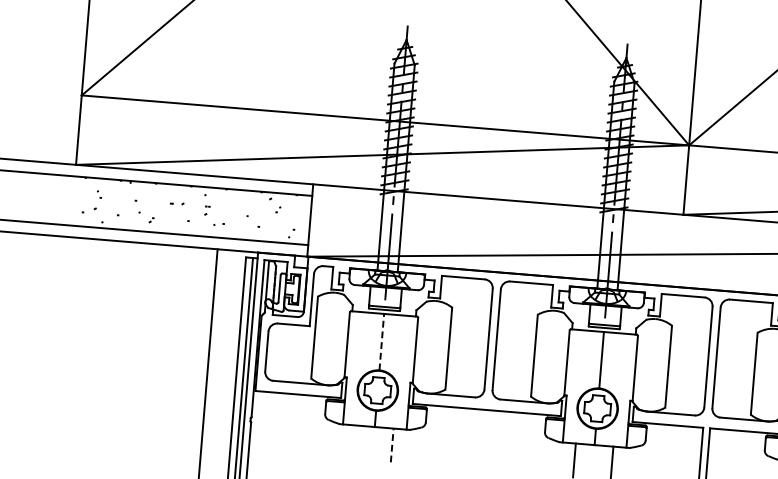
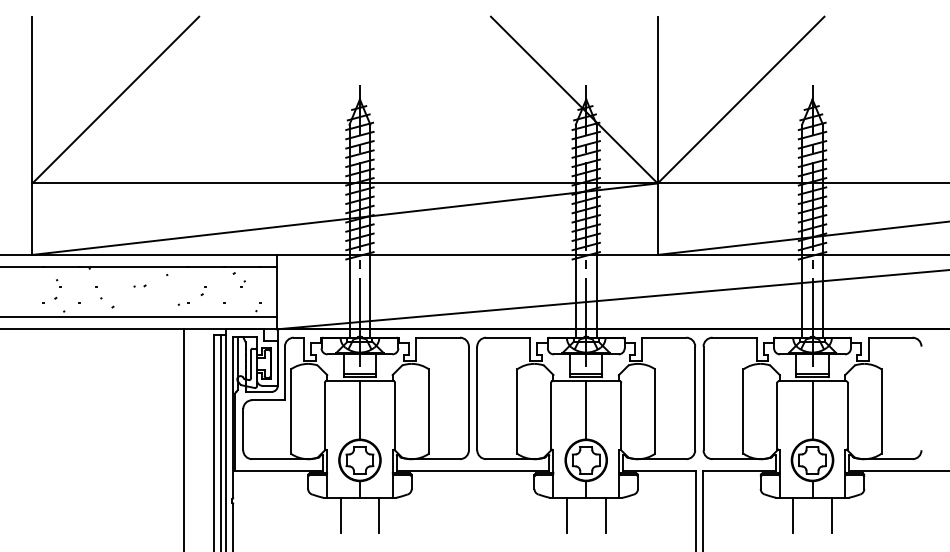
part: (207, 211) -> (203, 291), moved
line: (381, 342) -> (359, 410), dashed -> solid
line: (354, 441) -> (340, 514), added
line: (392, 444) -> (379, 514), dashed -> solid

